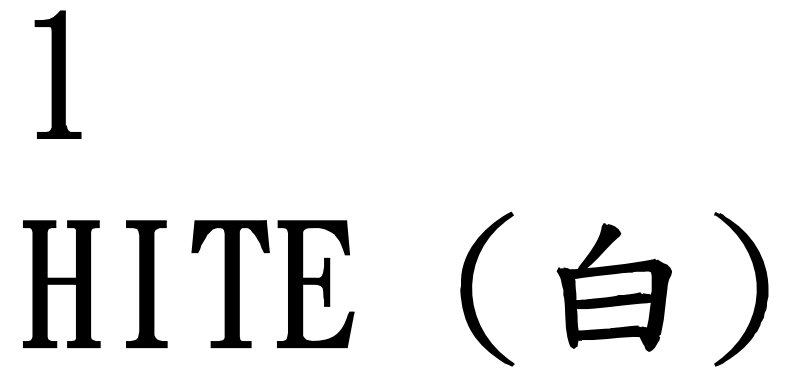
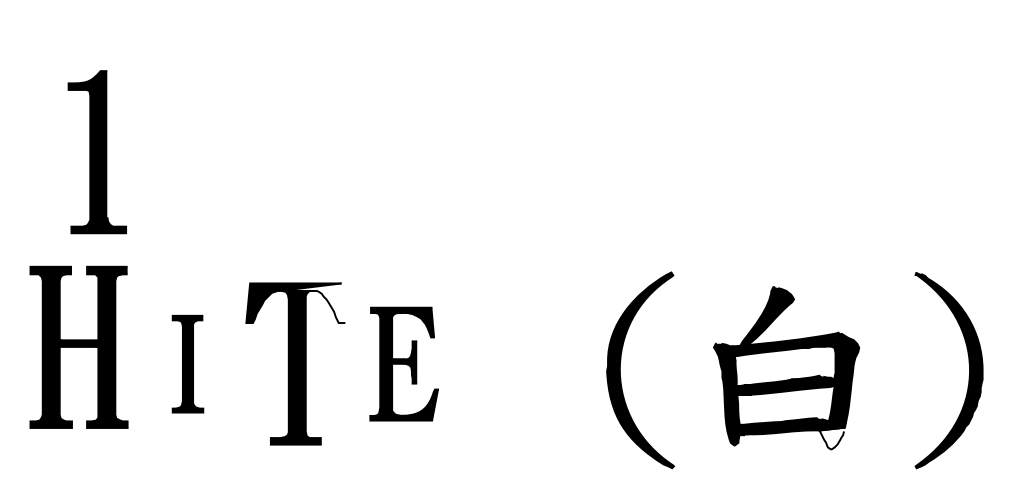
part: (57, 74) -> (96, 151), moved
fill: (243, 236) -> (311, 302), removed
part: (61, 284) -> (78, 347), moved
part: (146, 284) -> (187, 364), size x0.6
part: (315, 284) -> (403, 364), size x0.7
part: (472, 288) -> (621, 369), moved
fill: (650, 341) -> (832, 437), removed

